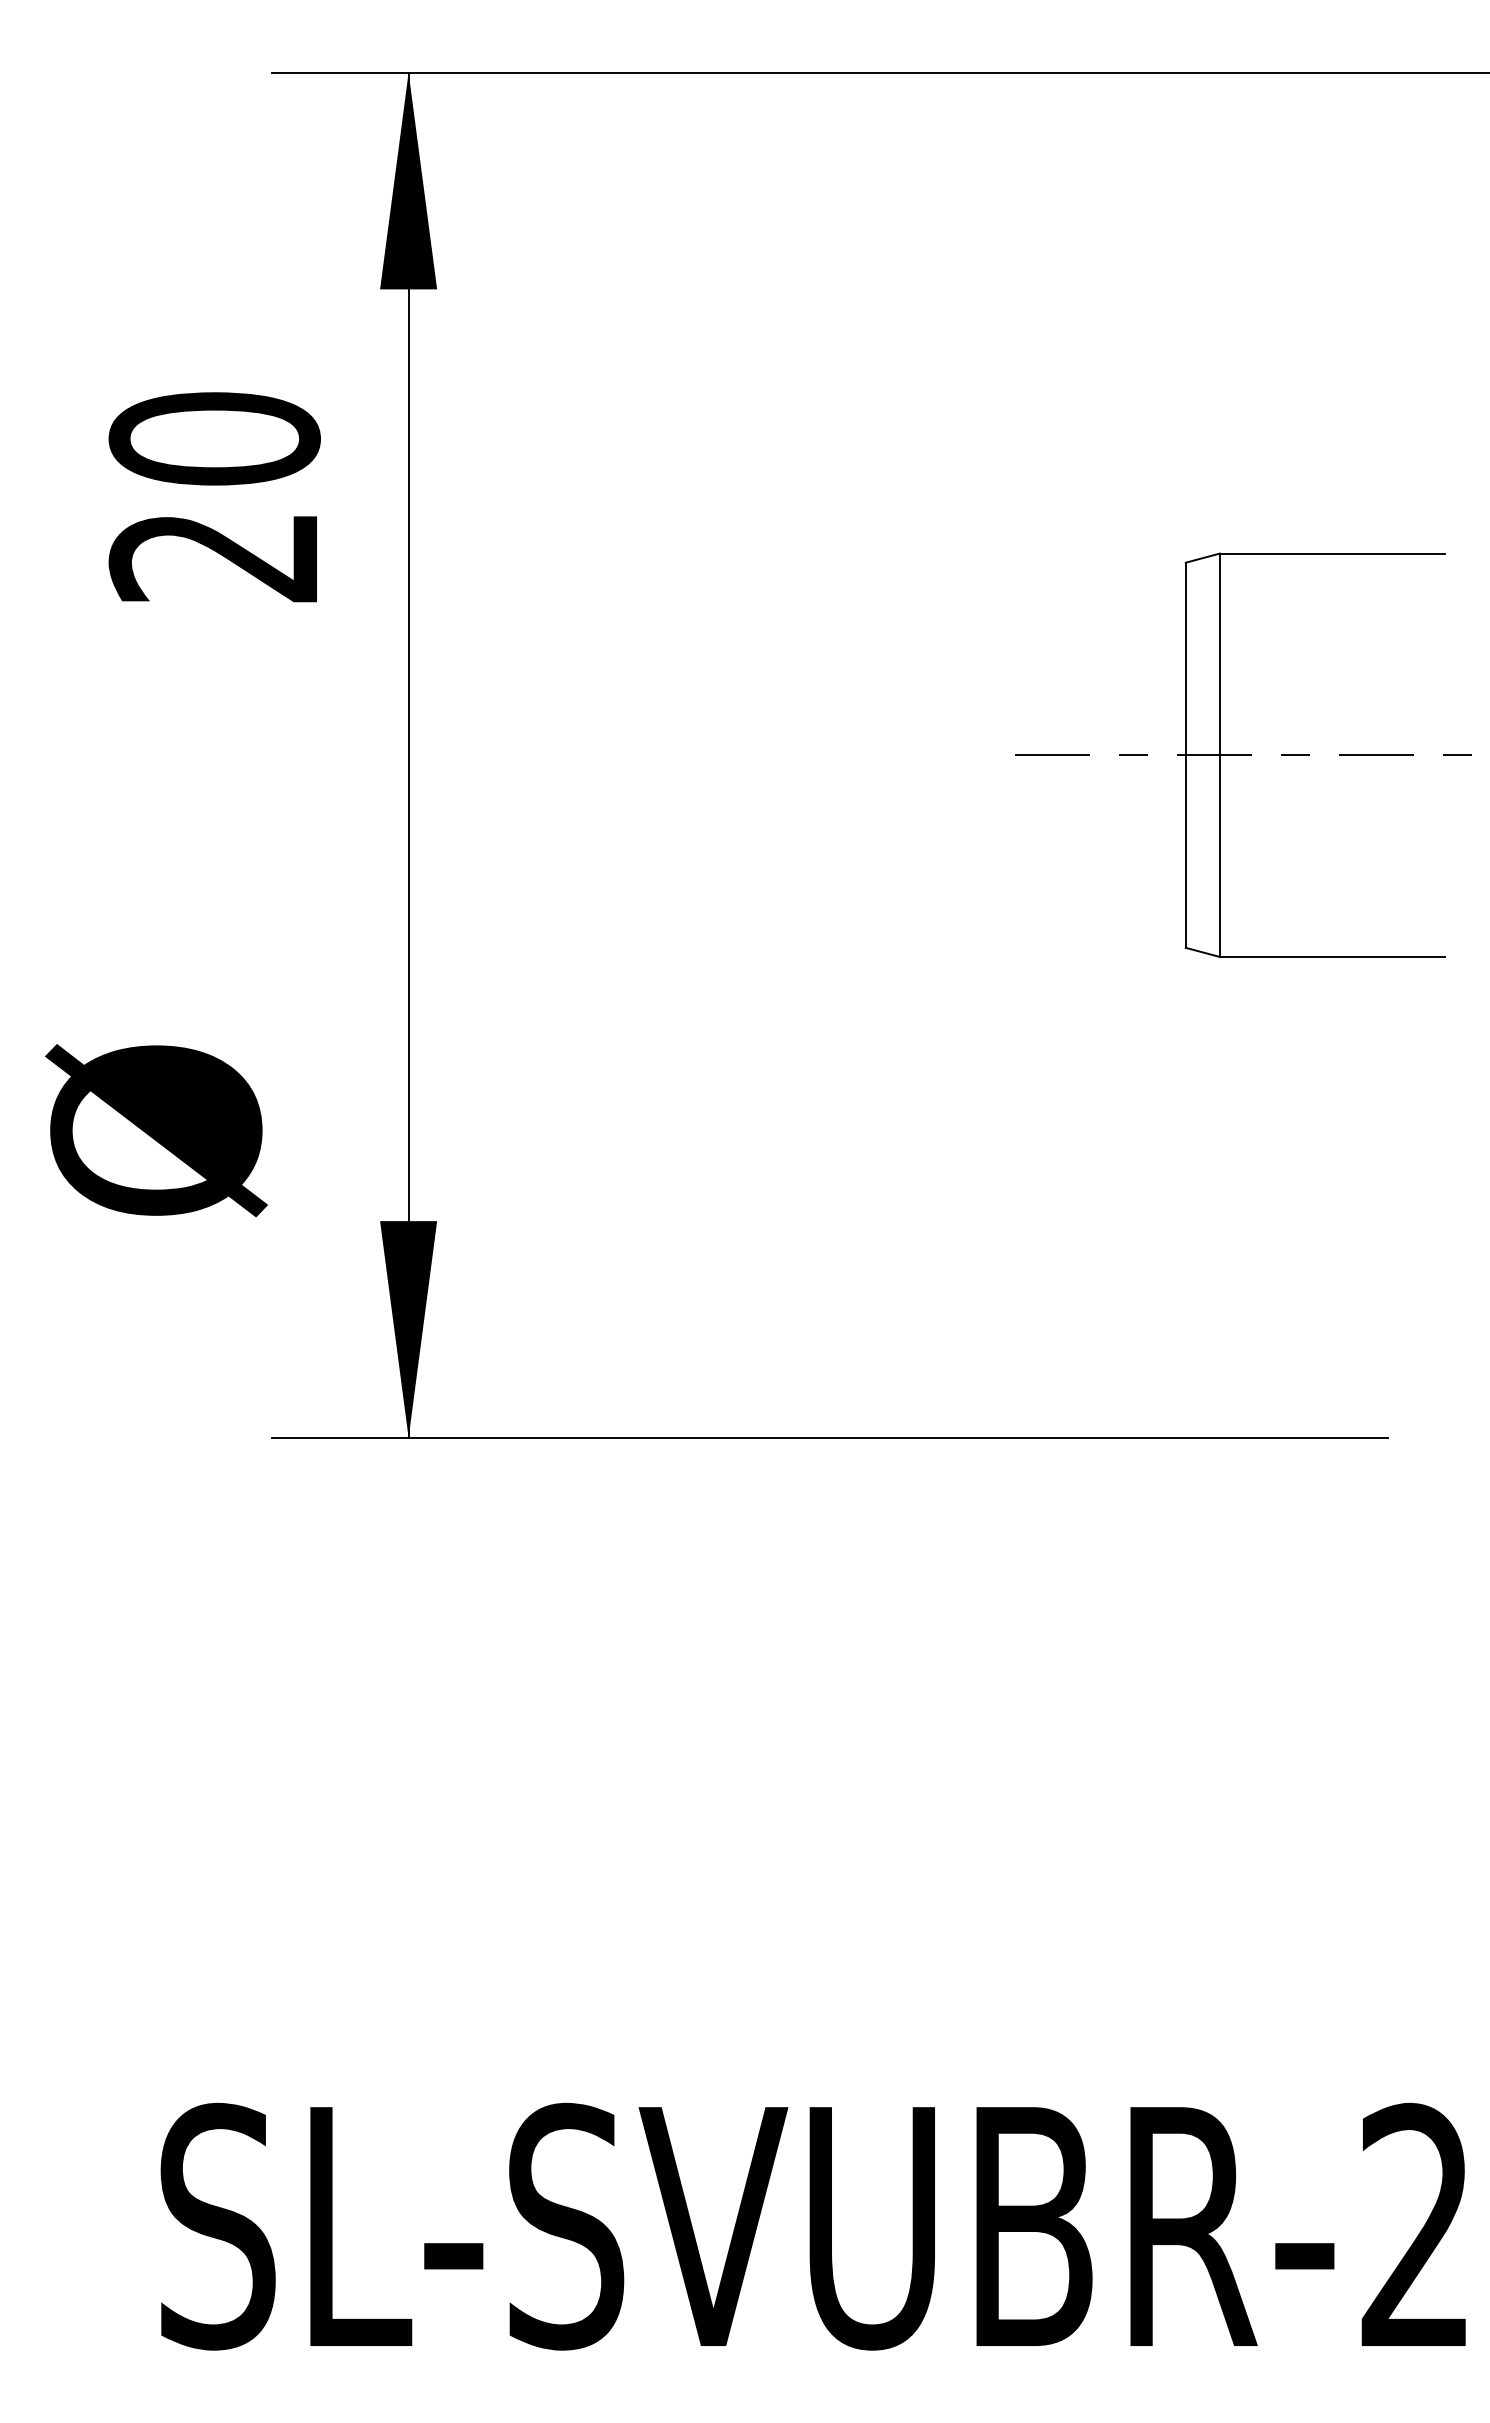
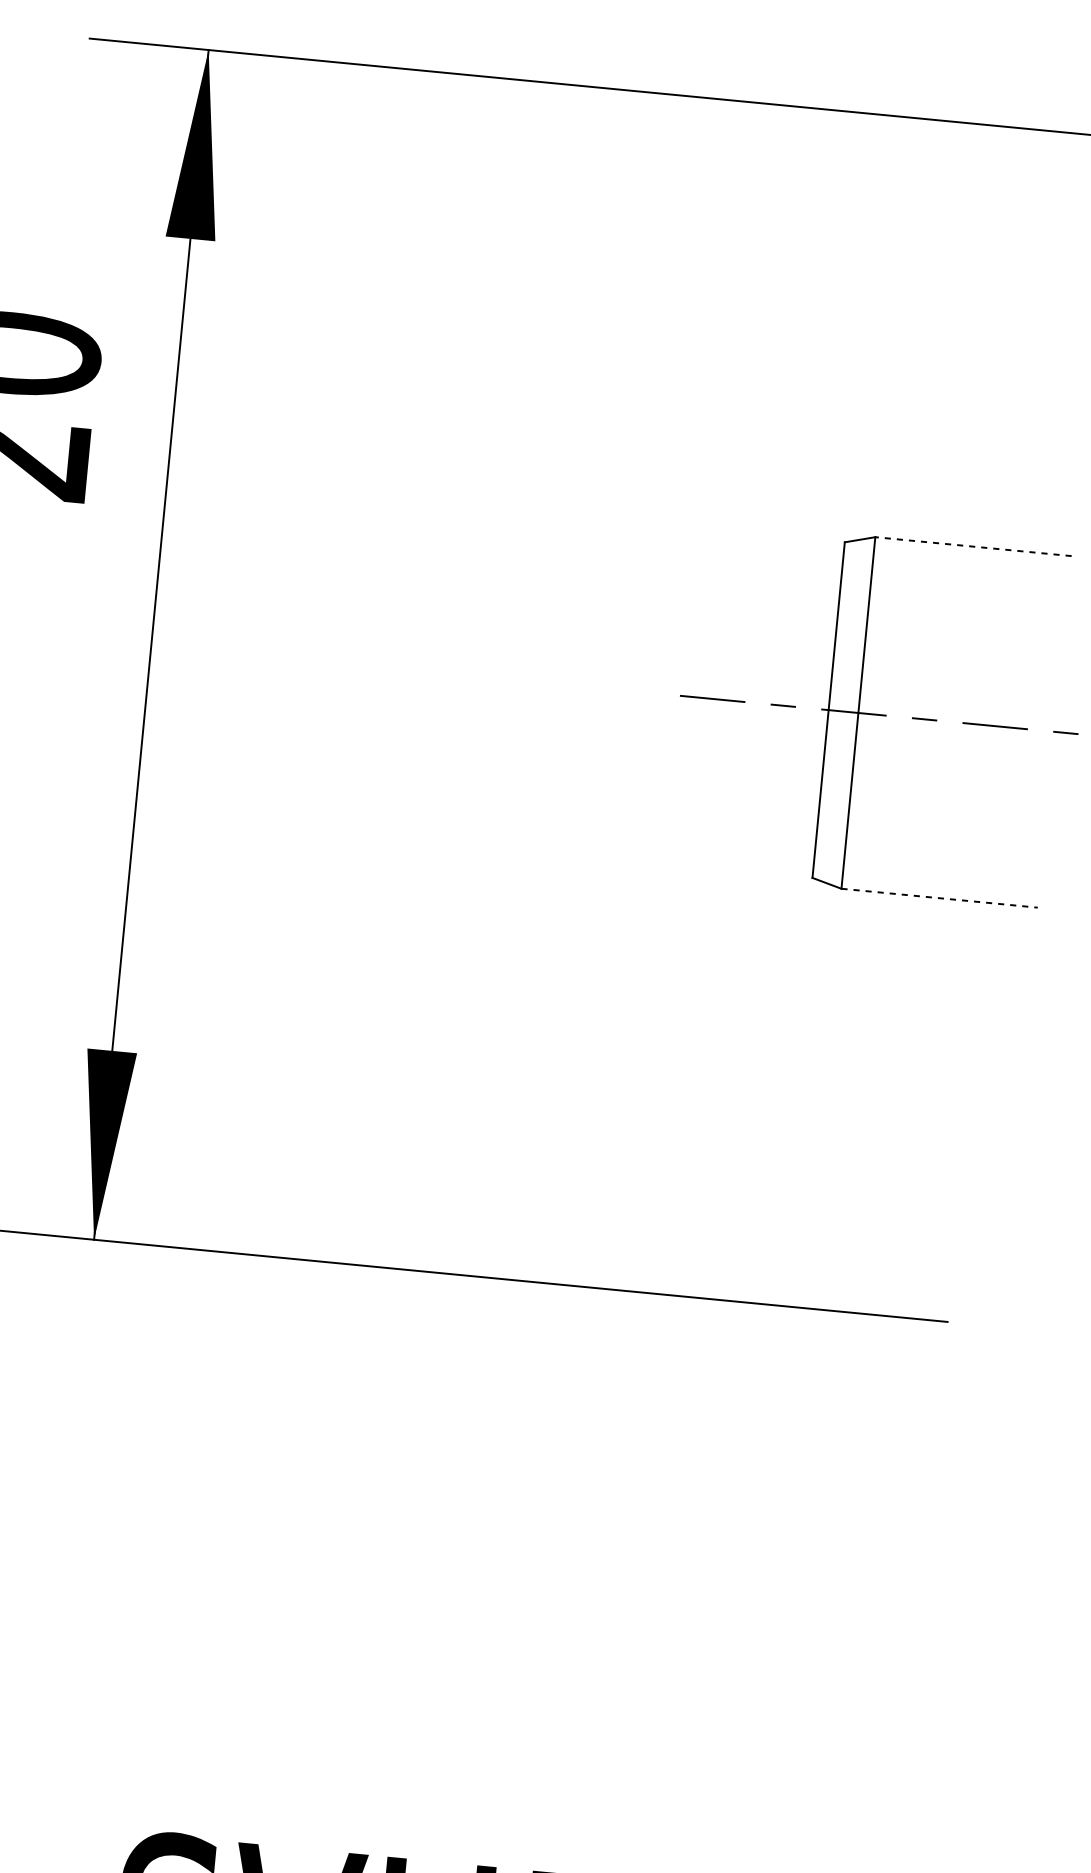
line: (1332, 553) -> (973, 546), solid -> dashed
line: (1332, 956) -> (939, 897), solid -> dashed

